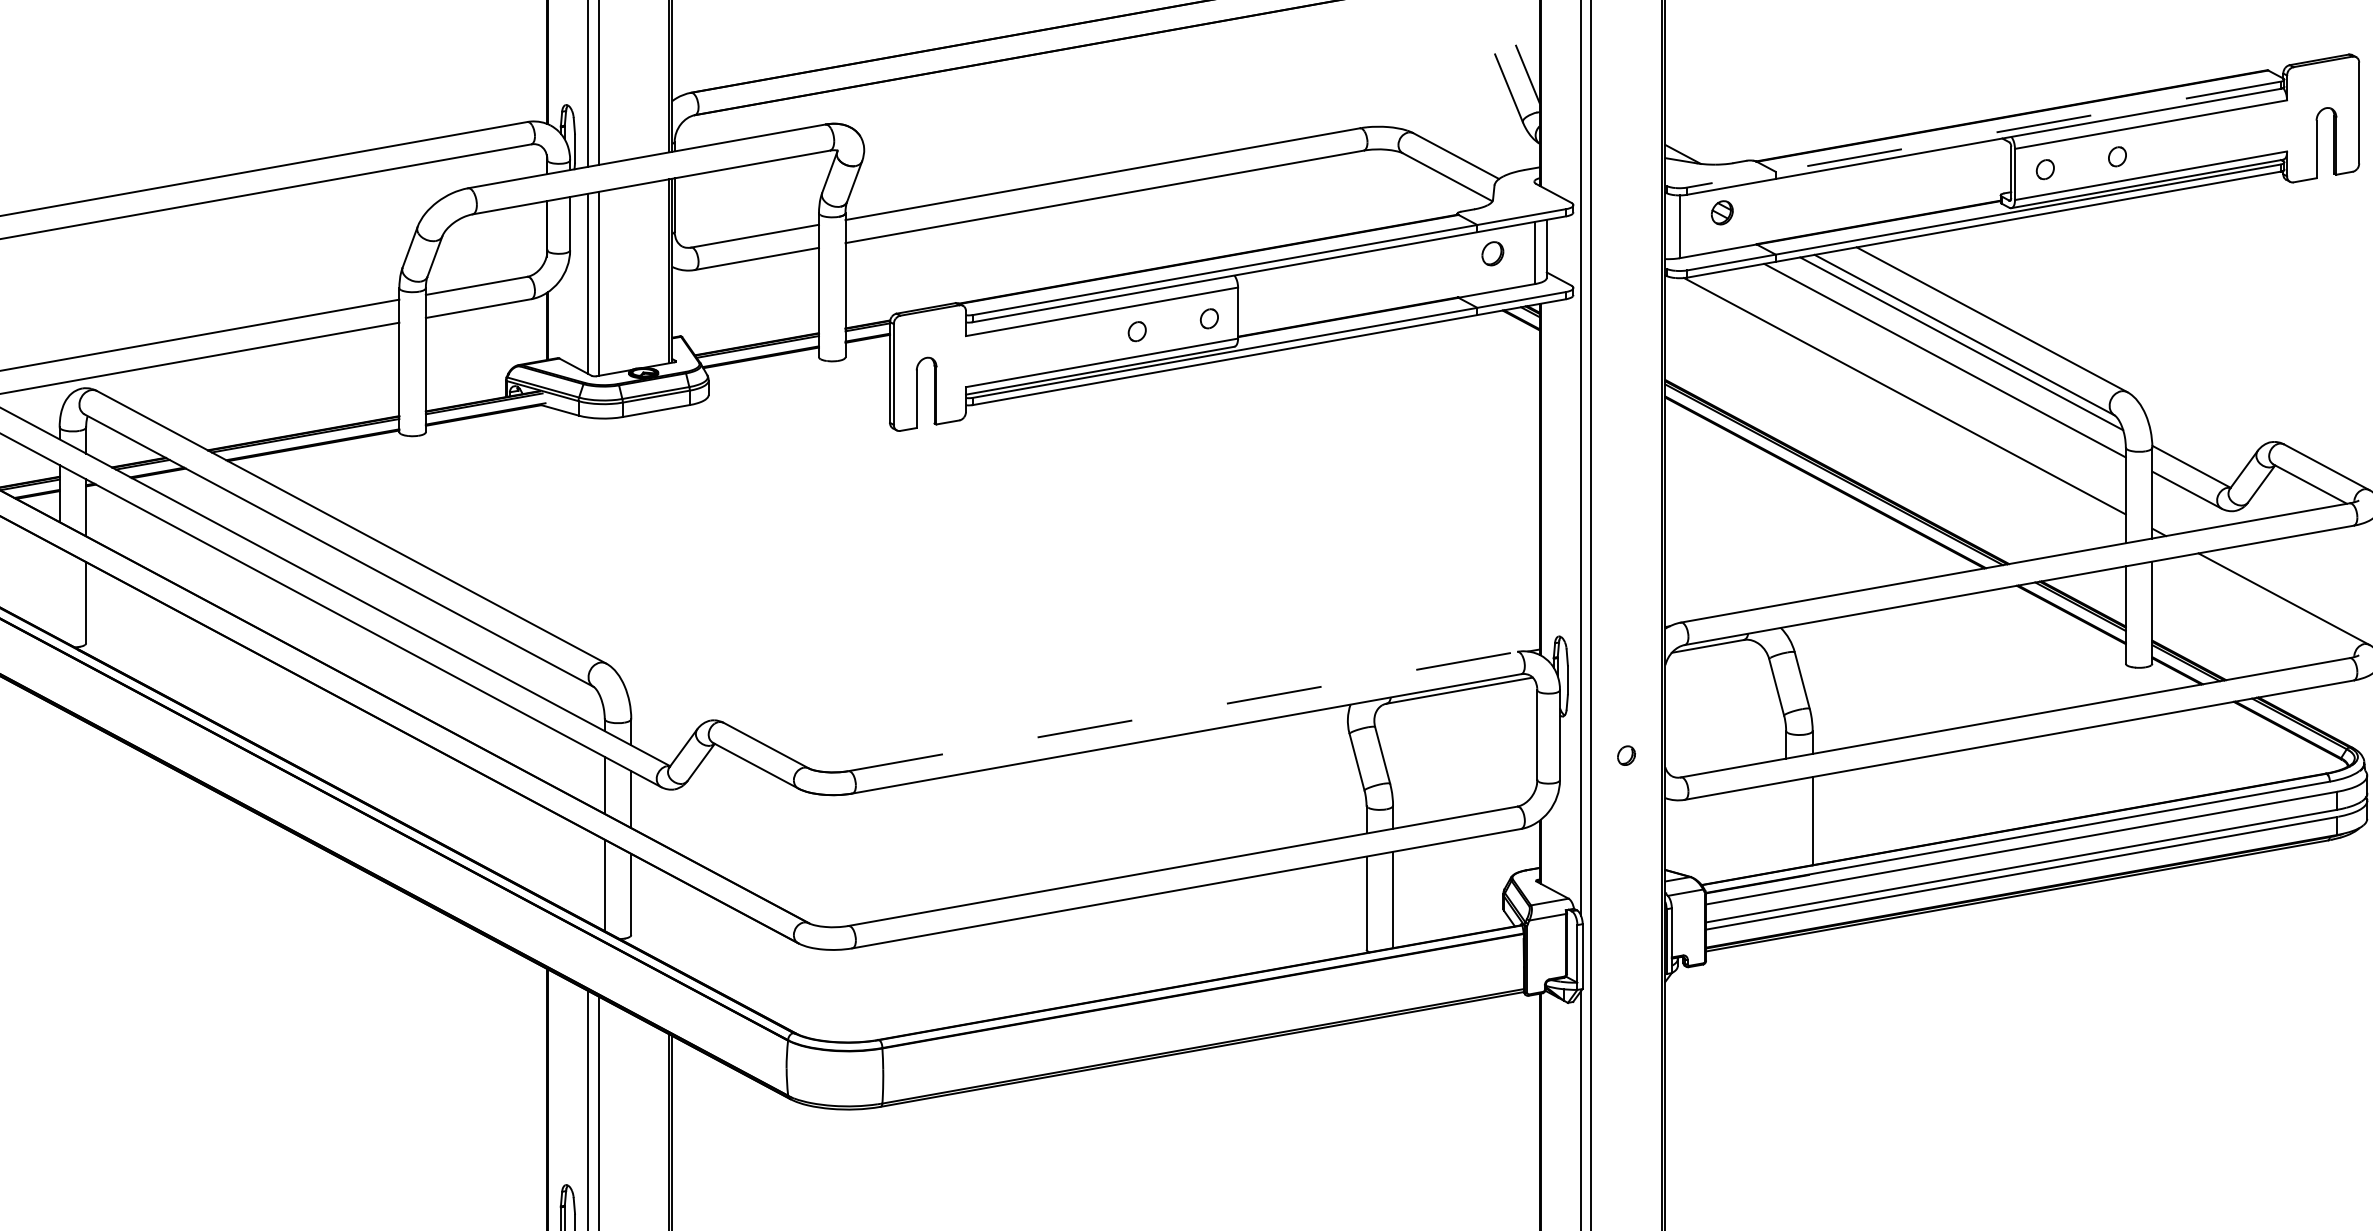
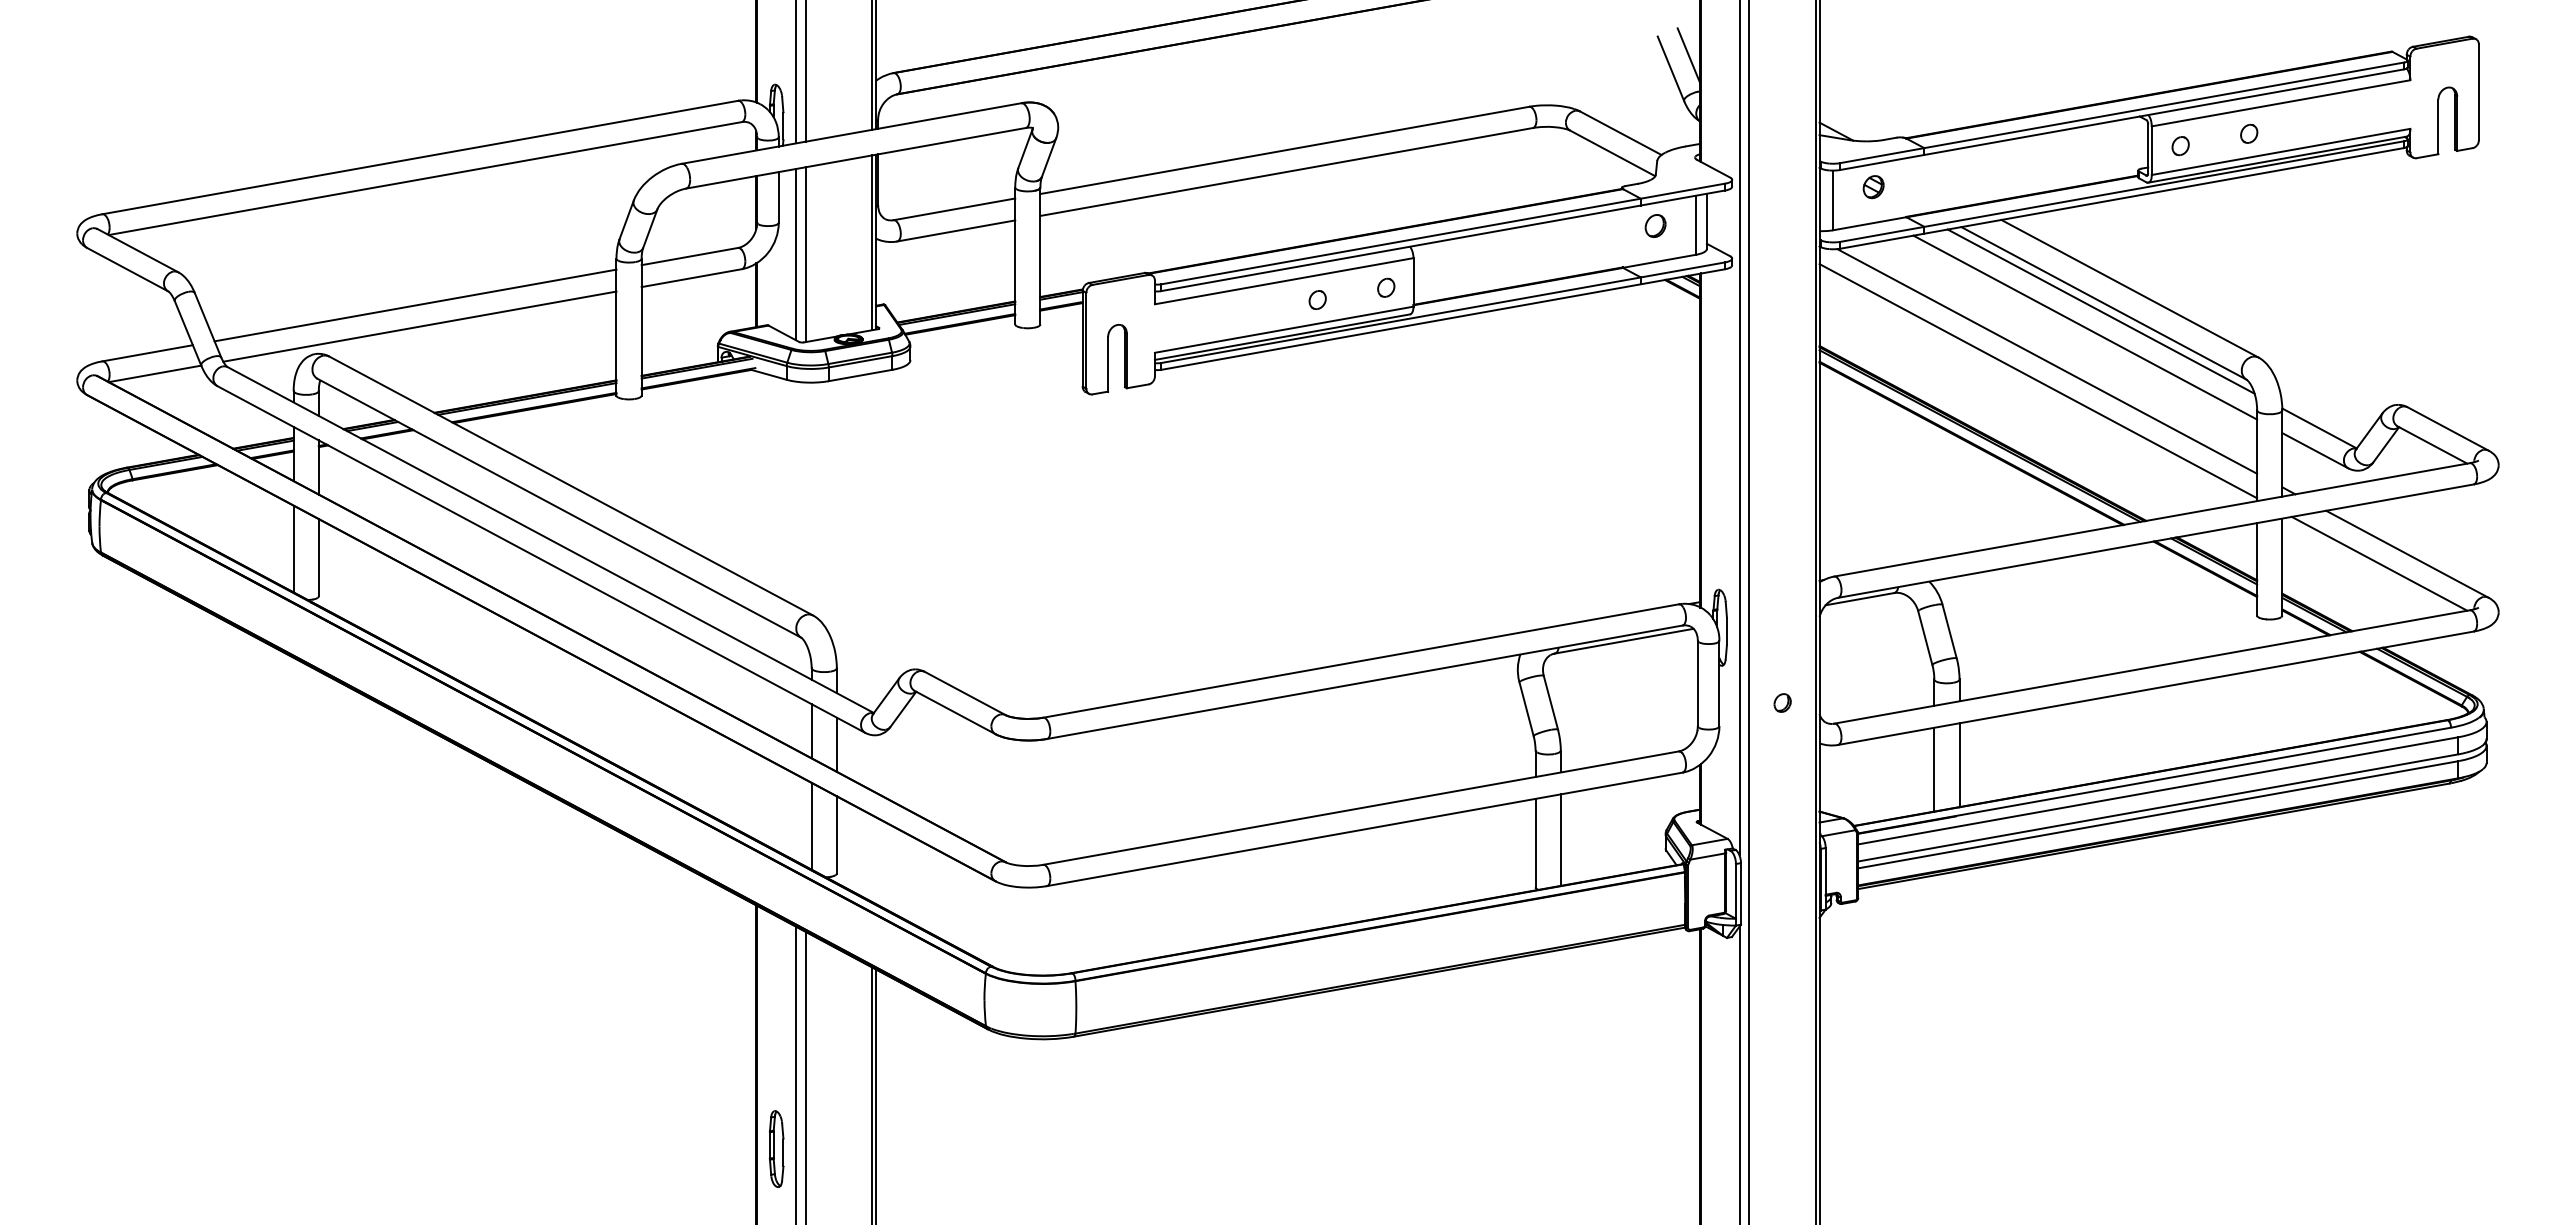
line: (1983, 134) -> (2121, 112), dashed -> solid
line: (1895, 417) -> (2038, 381), added
line: (59, 593) -> (293, 548), added
line: (2254, 608) -> (2379, 563), added
line: (1182, 712) -> (1360, 661), dashed -> solid
line: (1786, 825) -> (1934, 769), added

